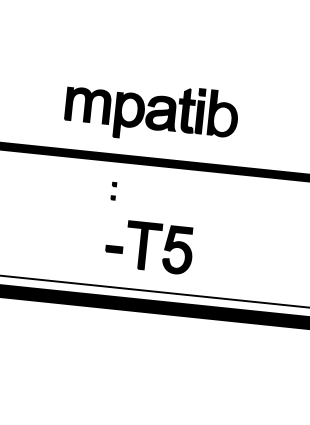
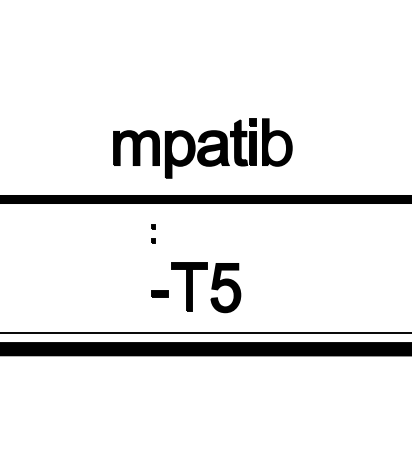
part: (151, 112) -> (202, 148), moved

